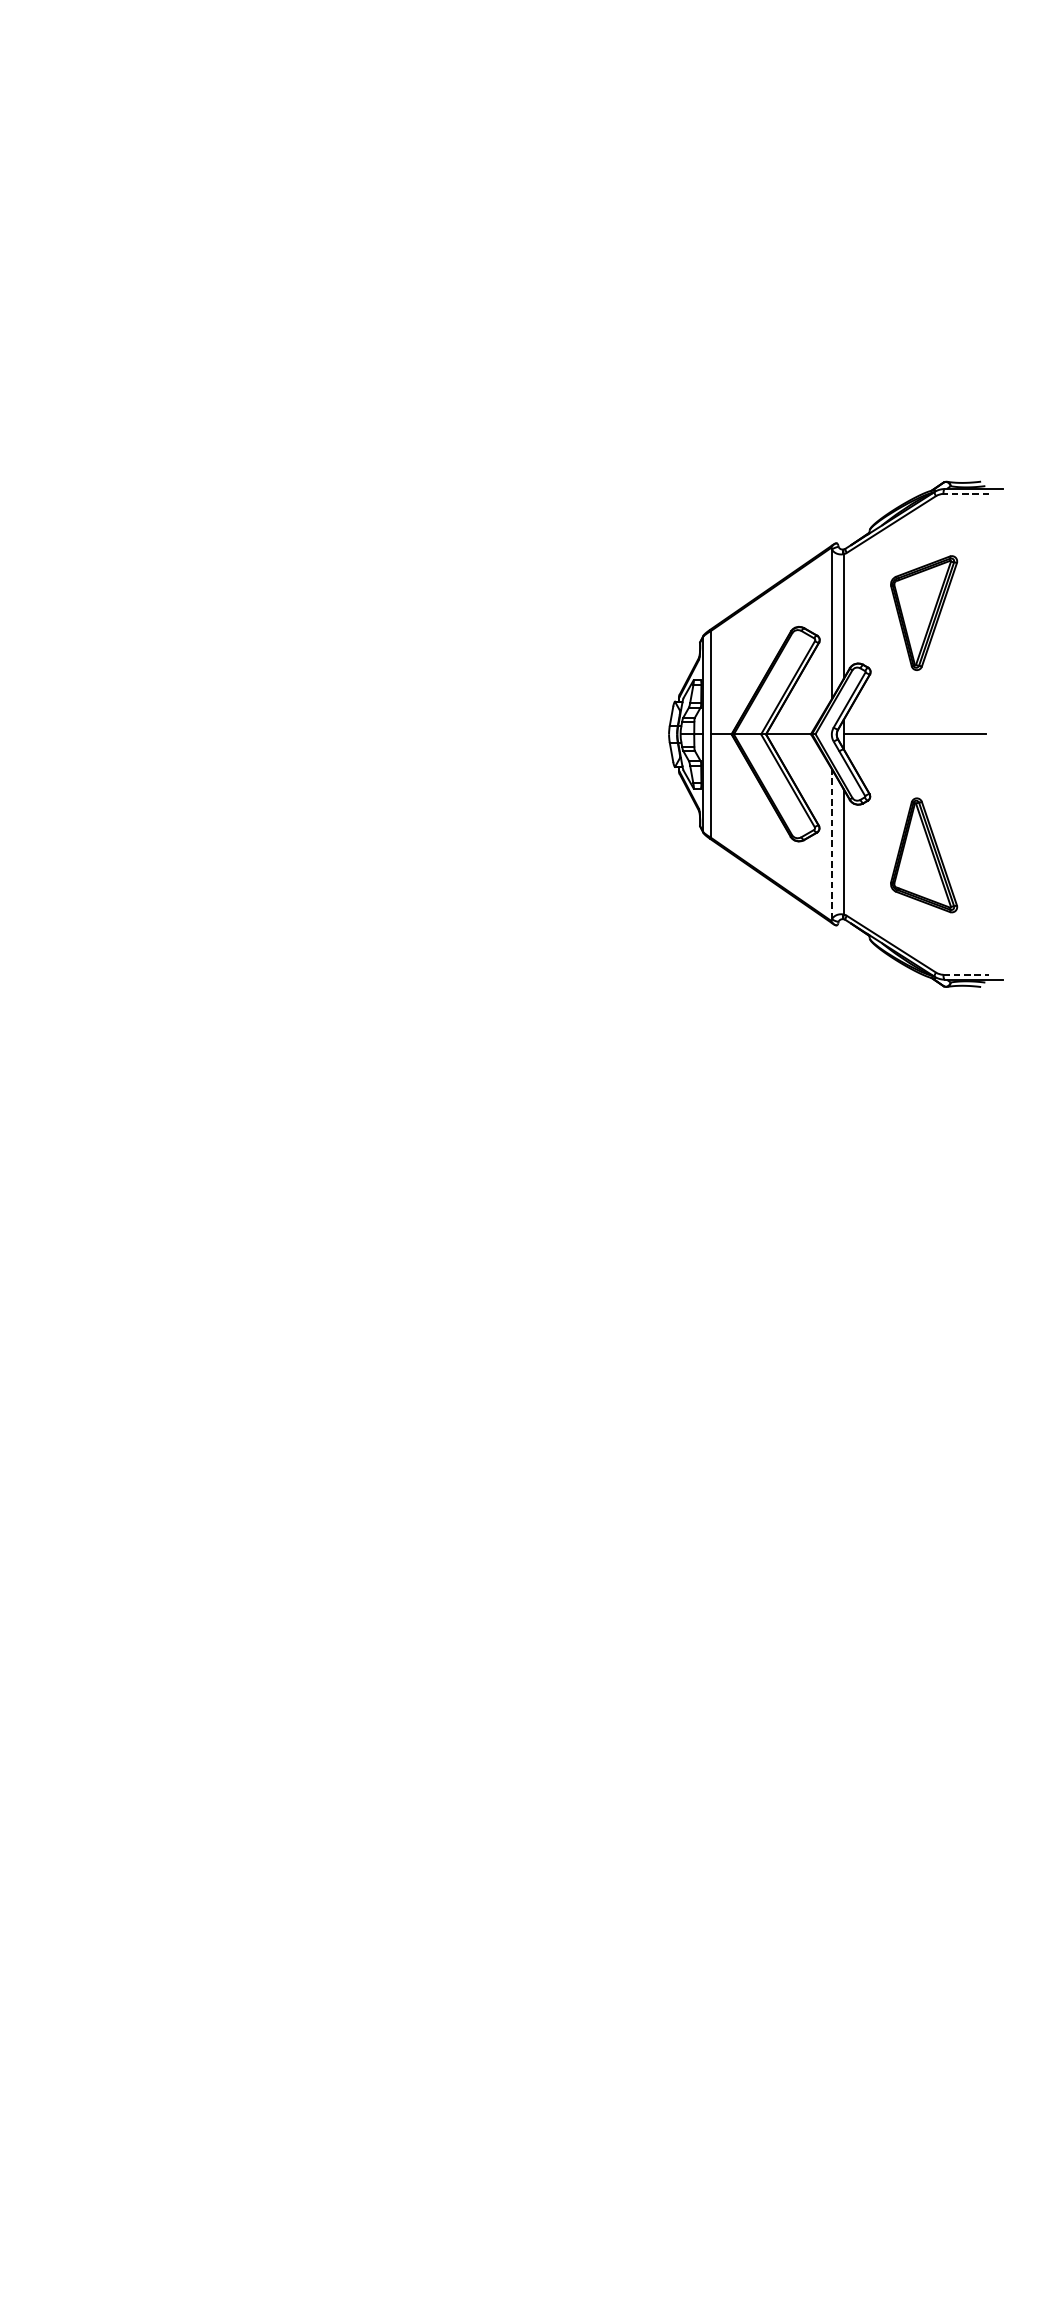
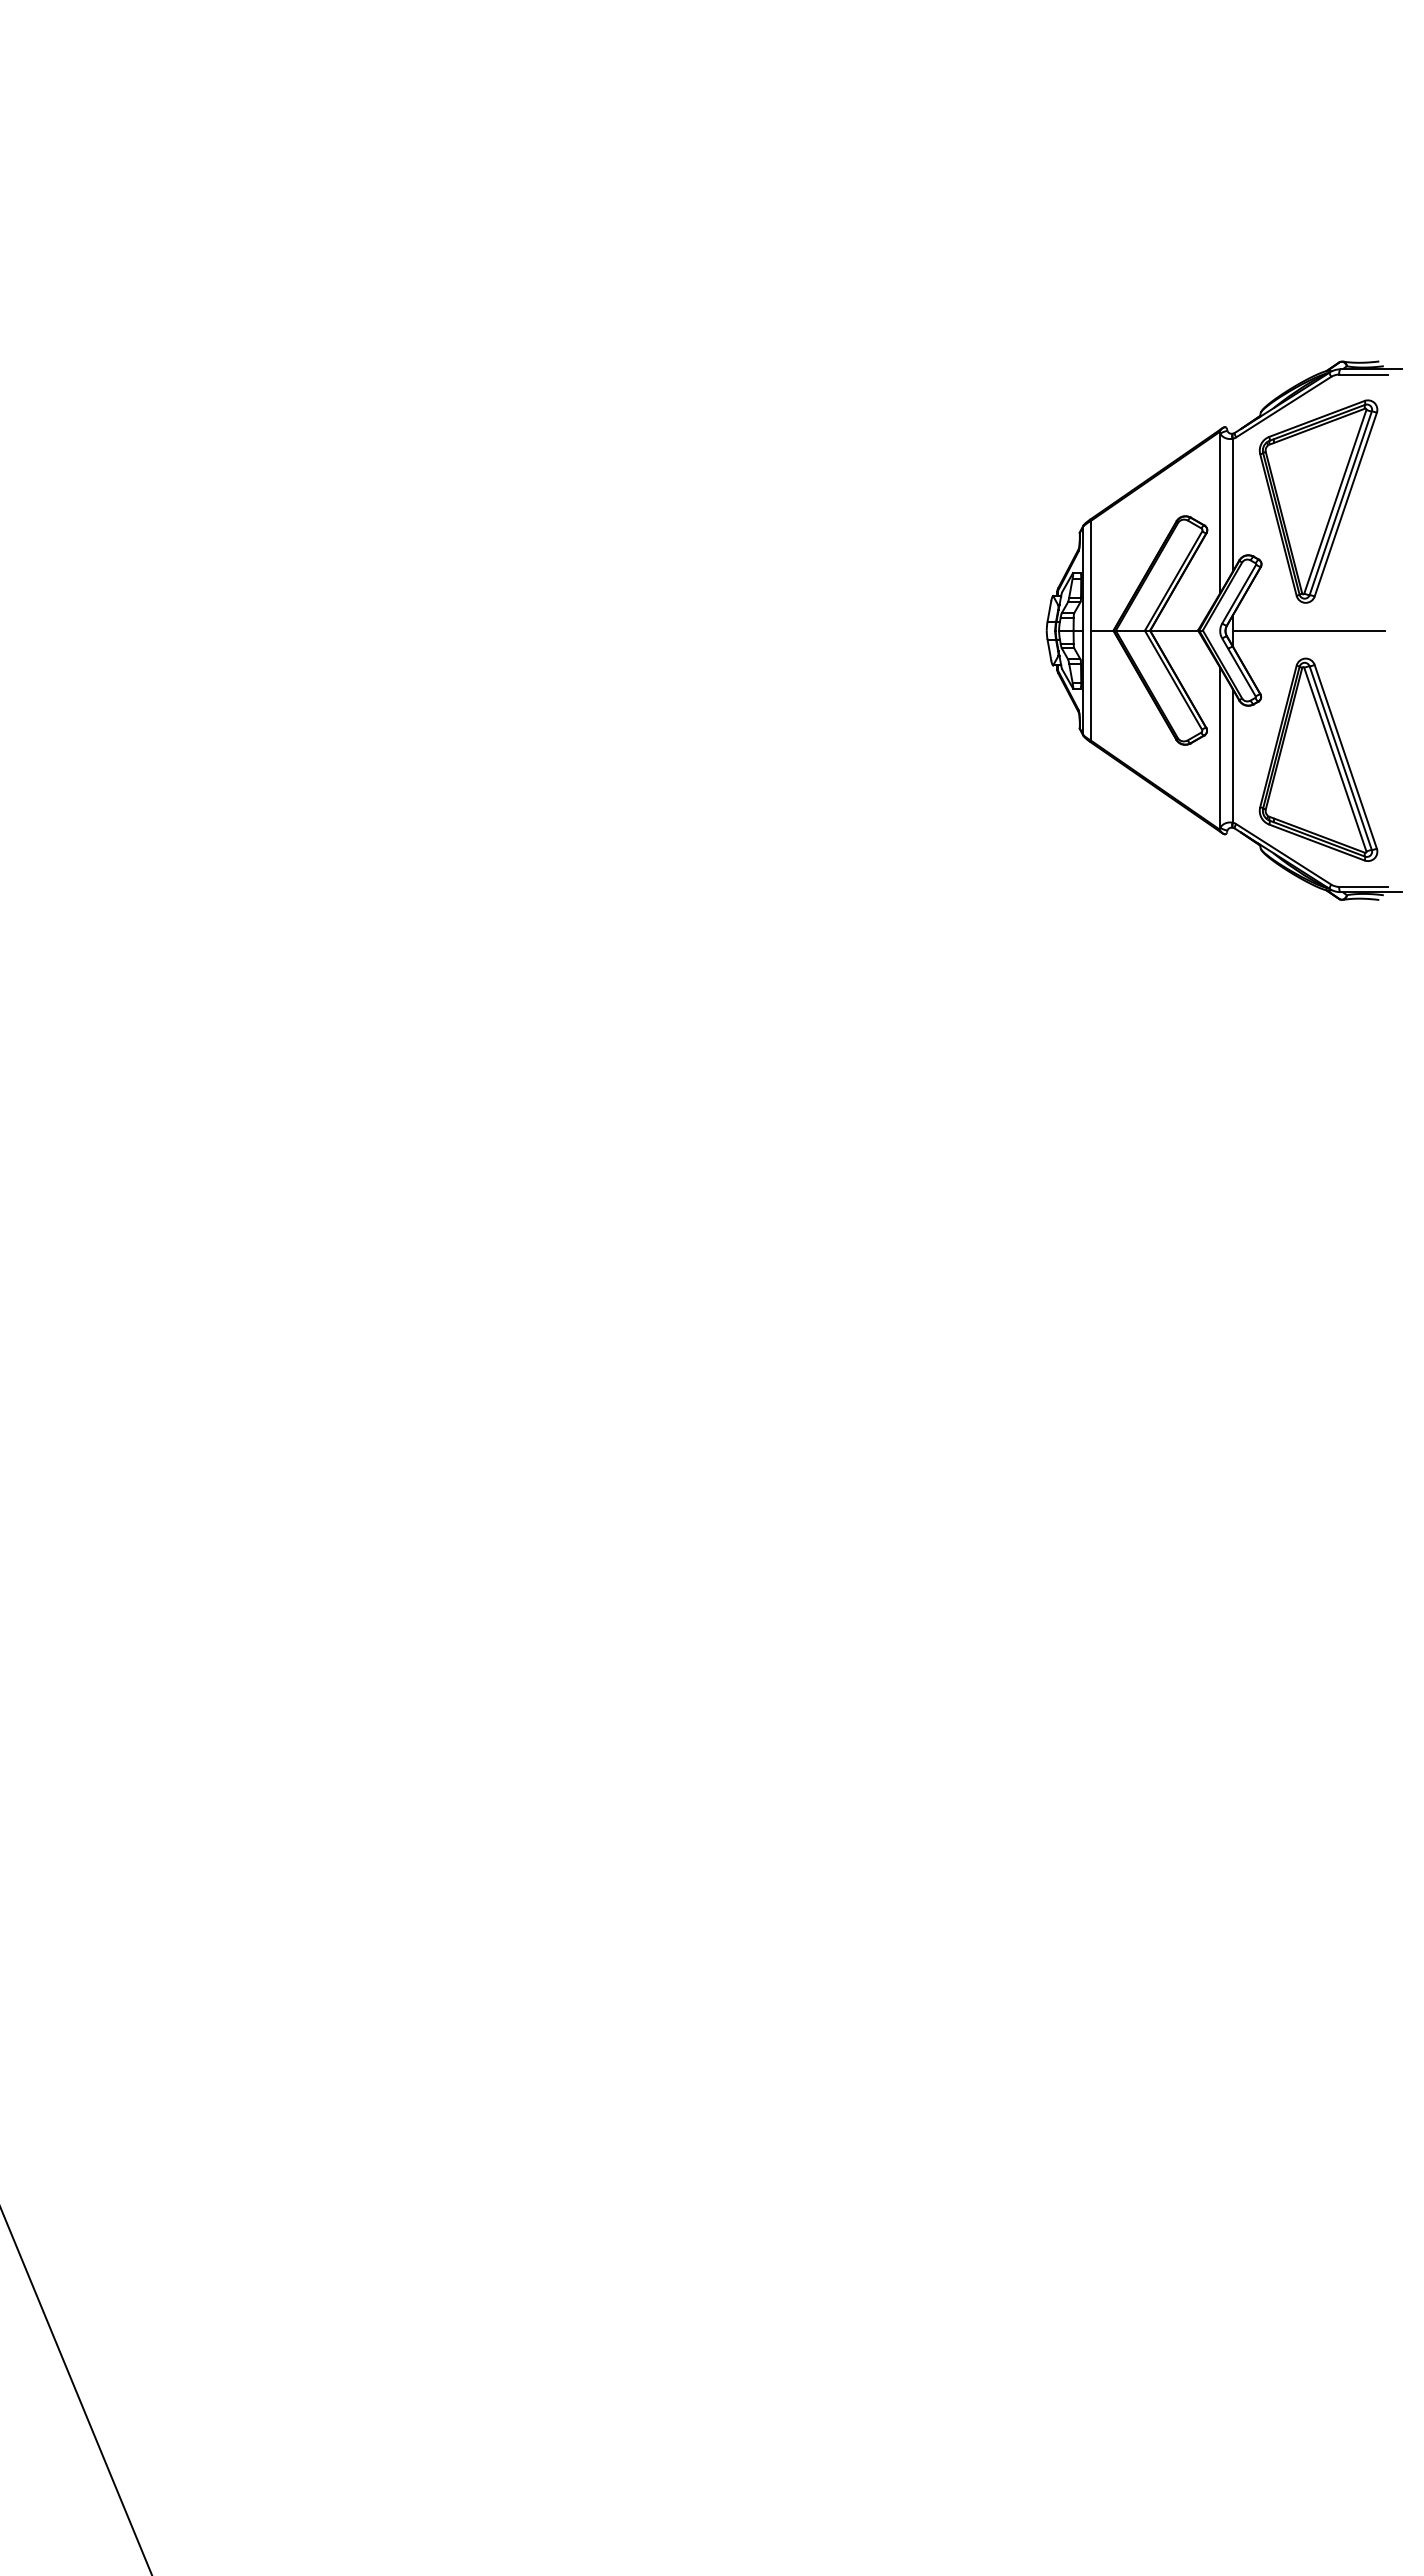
line: (966, 493) -> (1363, 374), dashed -> solid
part: (924, 613) -> (1318, 501), size x1.67
line: (832, 843) -> (1220, 747), dashed -> solid
part: (924, 855) -> (1318, 759), size x1.67
line: (967, 974) -> (1364, 886), dashed -> solid

